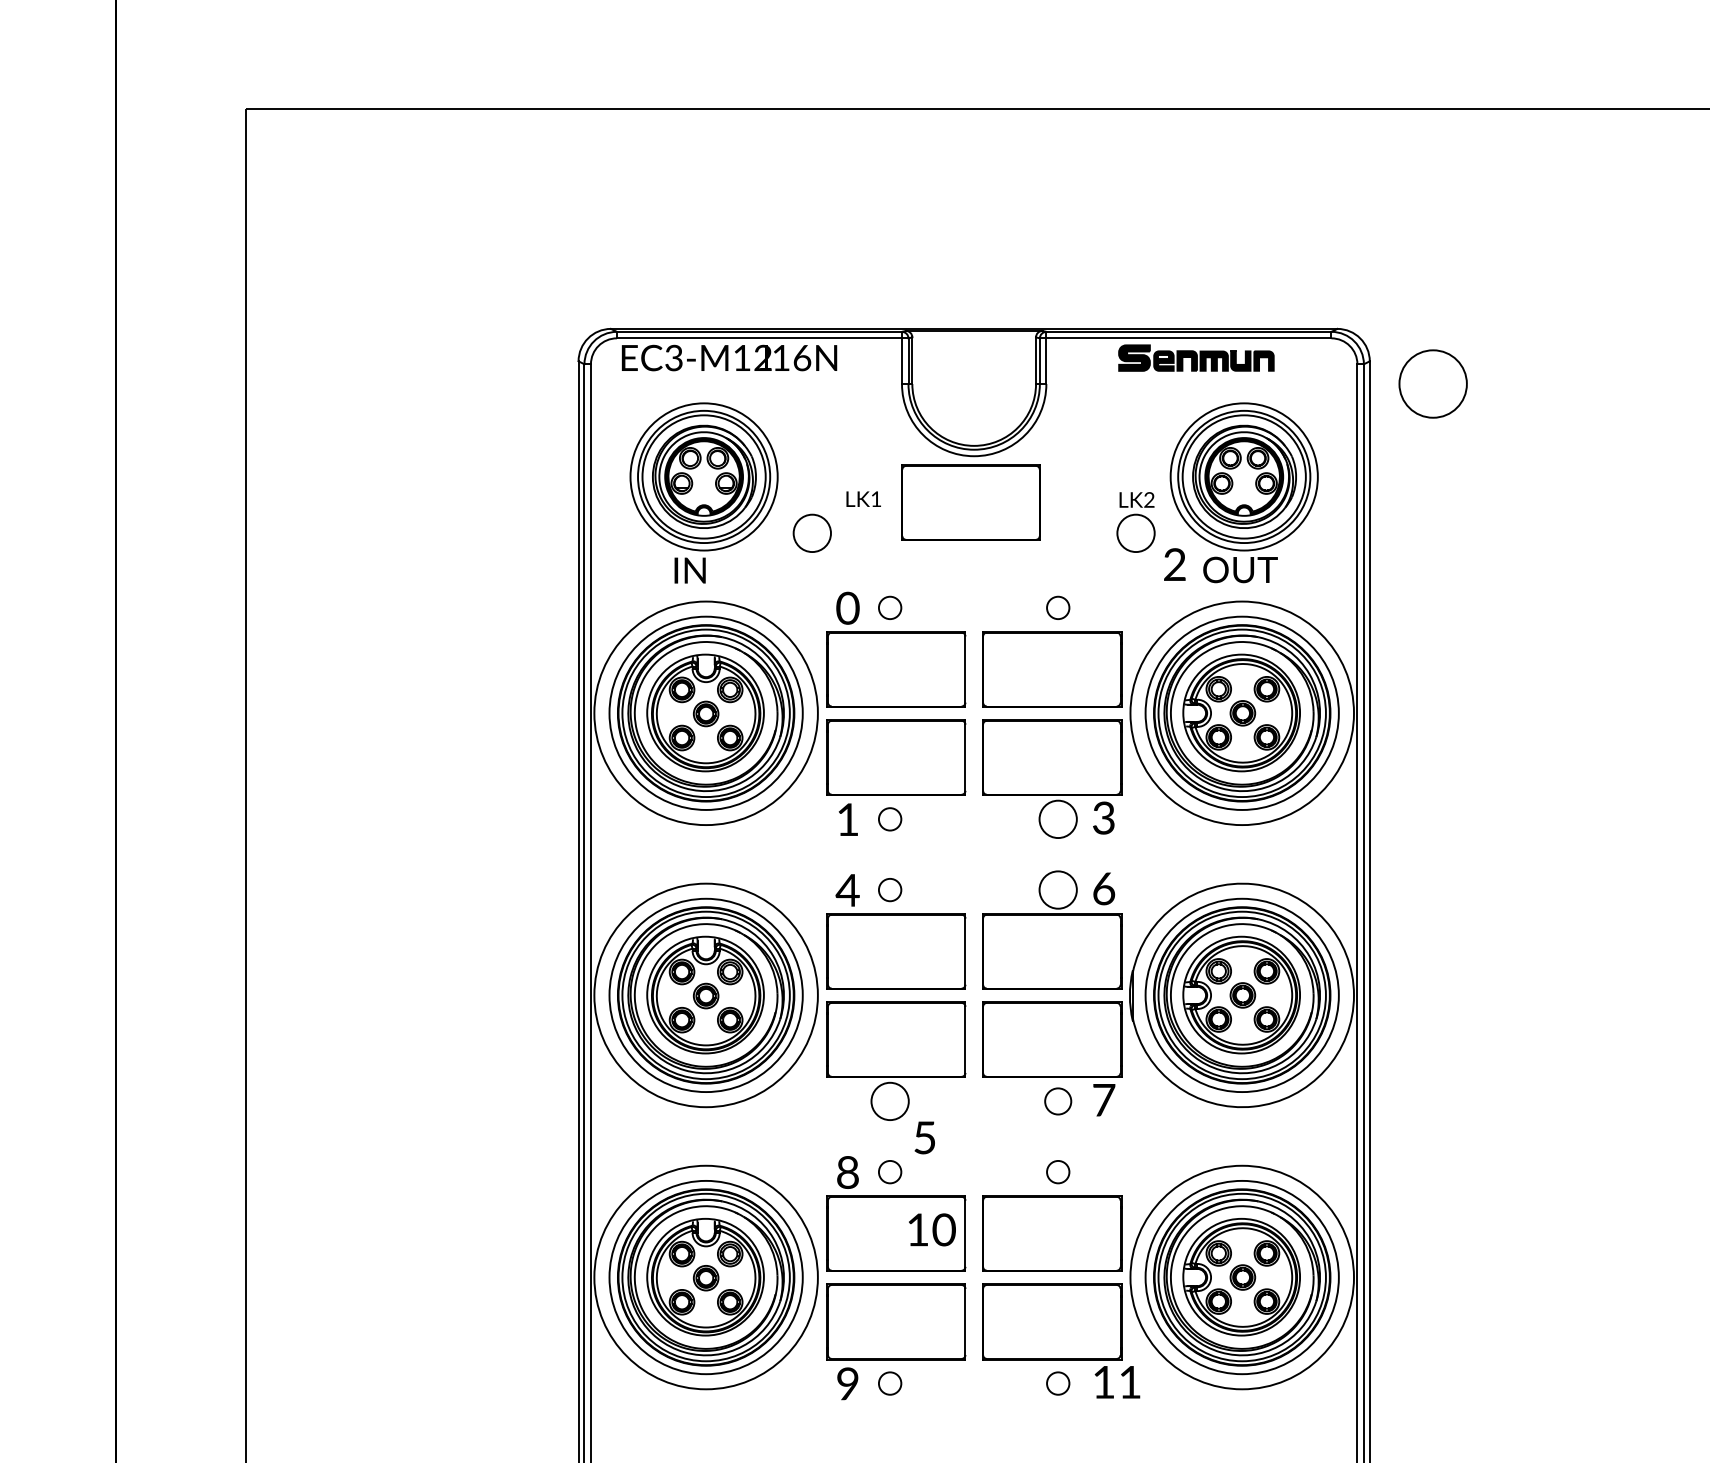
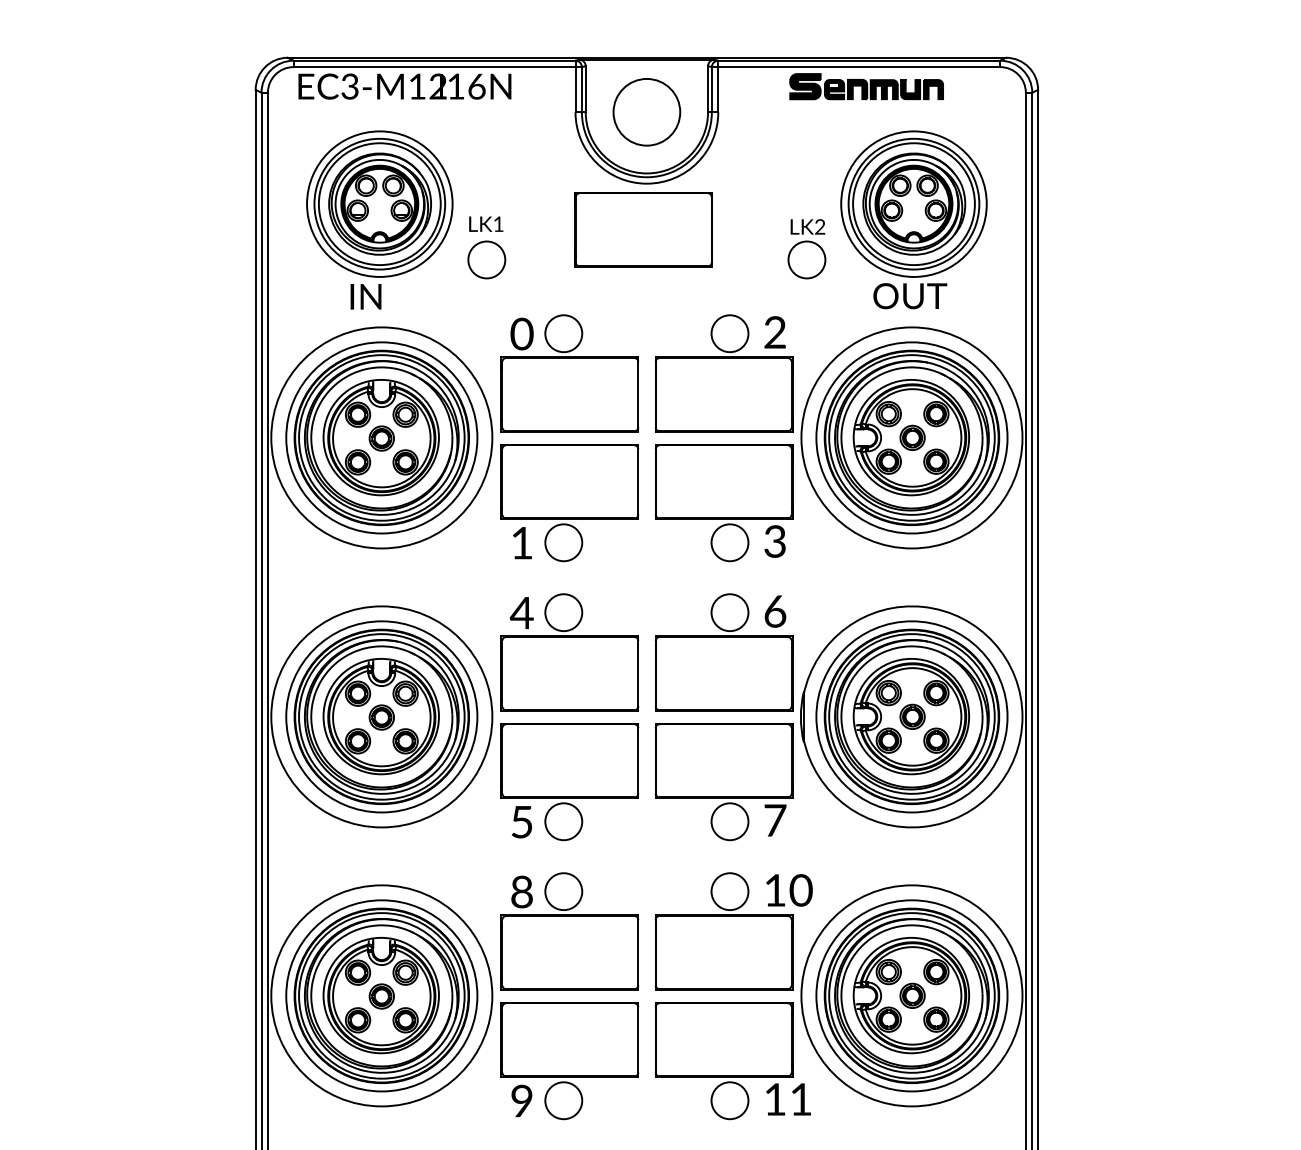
circle: (1432, 383) -> (646, 111), moved
text: (863, 498) -> (486, 223), moved
text: (1174, 564) -> (774, 332), moved
circle: (889, 607) -> (563, 333), size x1.67
circle: (1057, 607) -> (729, 333), size x1.67
circle: (889, 819) -> (563, 542), size x1.67
circle: (889, 889) -> (563, 612), size x1.67
circle: (1057, 1101) -> (729, 821), size x1.43
text: (924, 1137) -> (521, 821), moved
circle: (889, 1171) -> (563, 891), size x1.67
circle: (1057, 1171) -> (729, 891), size x1.67
text: (932, 1229) -> (789, 890), moved
circle: (889, 1383) -> (563, 1100), size x1.67
circle: (1057, 1383) -> (729, 1100), size x1.67

